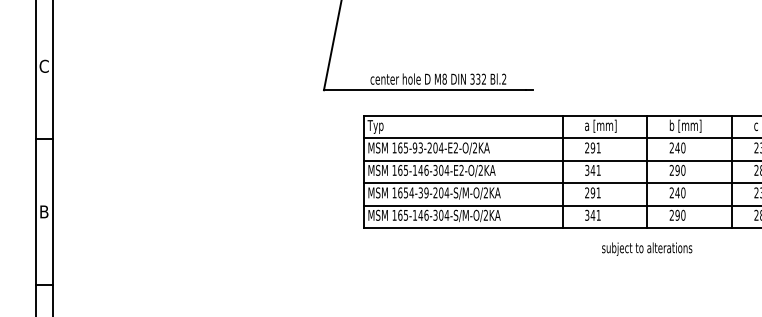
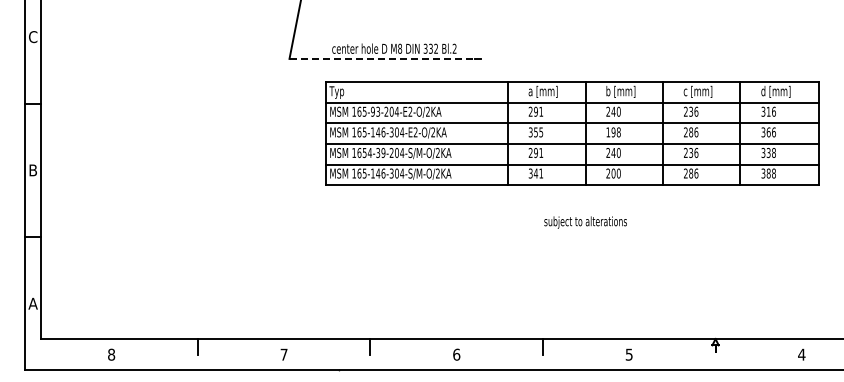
line: (425, 89) -> (382, 58), solid -> dashed
text: (595, 170) -> (538, 132), 341 -> 355
text: (677, 170) -> (613, 132), 290 -> 198
text: (677, 216) -> (613, 174), 290 -> 200
text: (646, 249) -> (585, 222), moved

